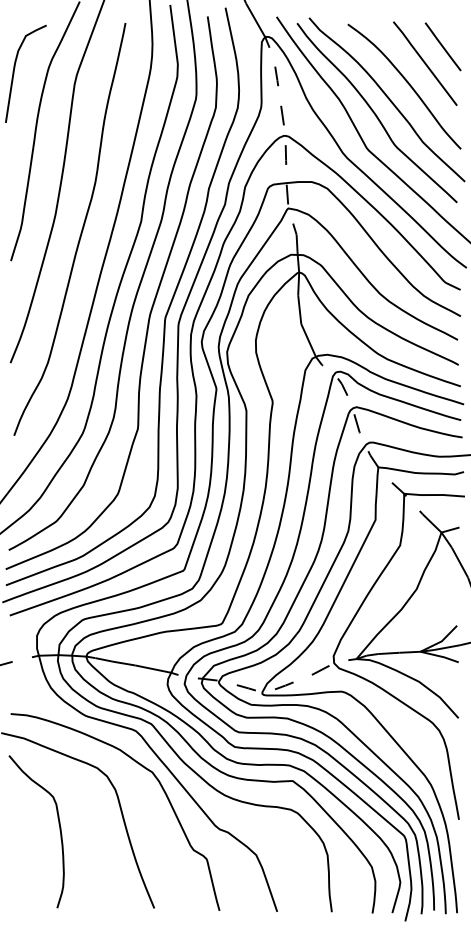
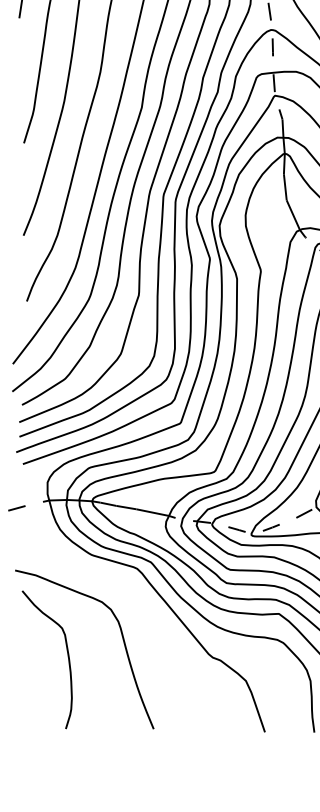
curve: (161, 788) -> (160, 620), removed

